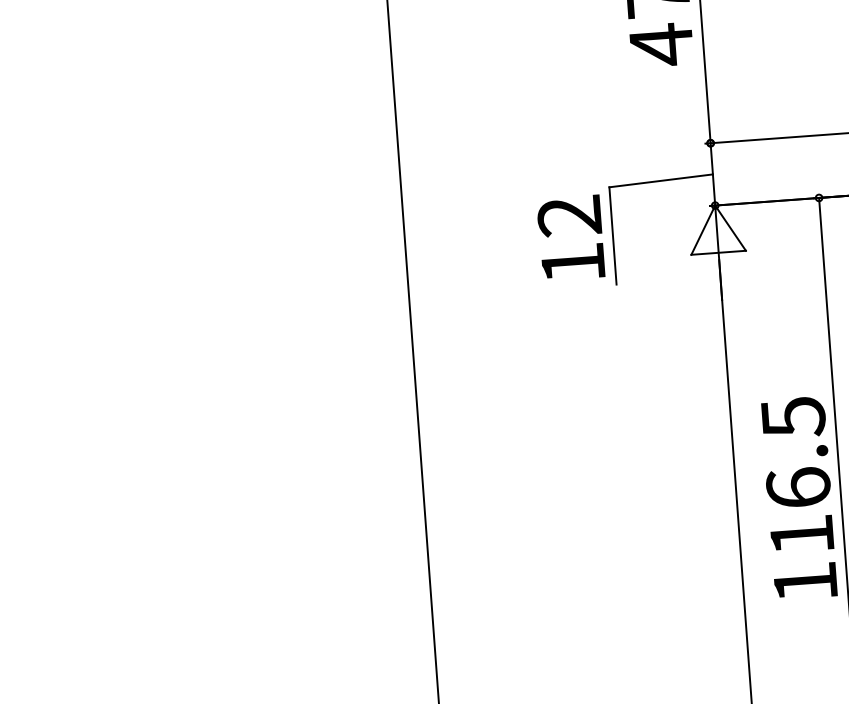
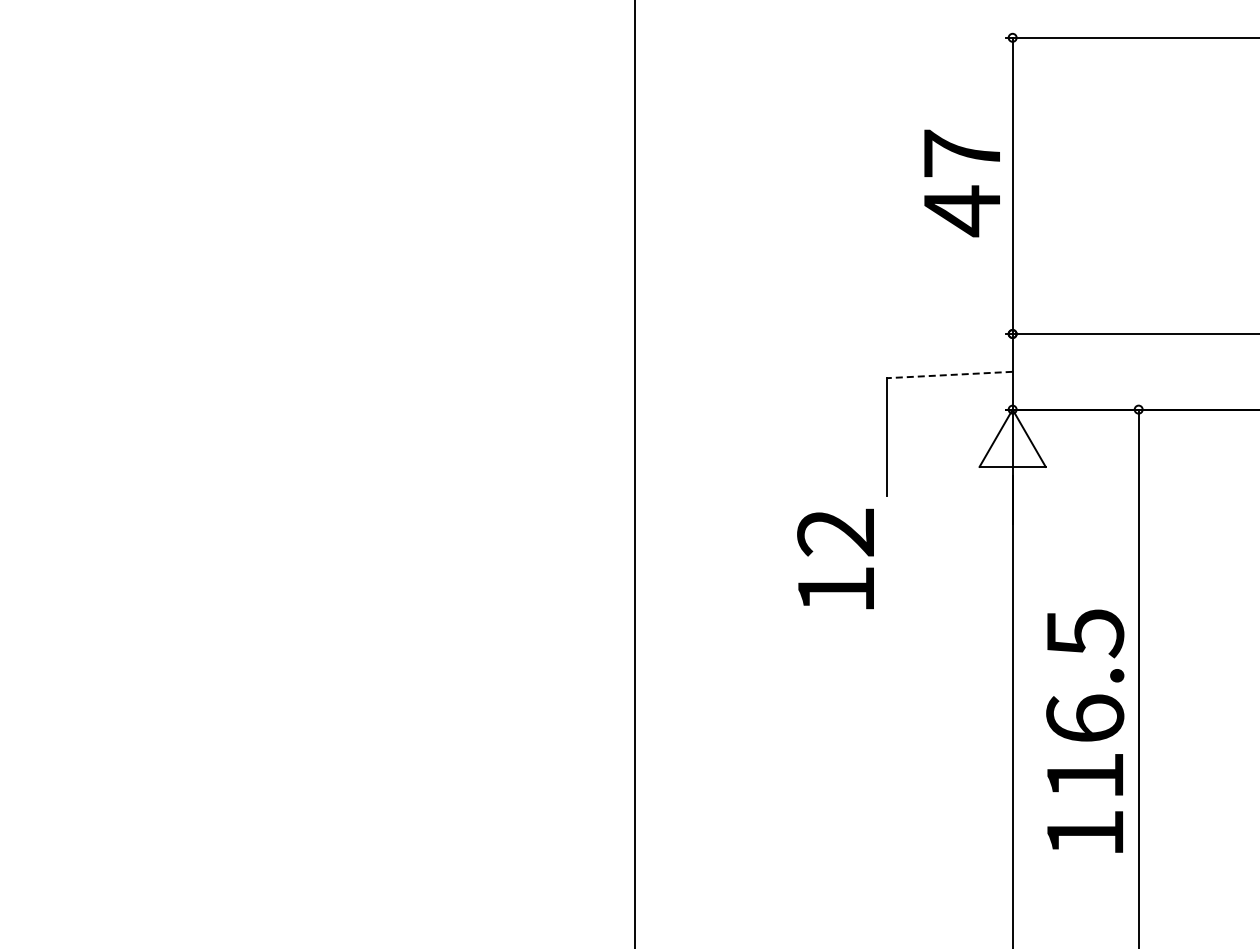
line: (661, 181) -> (949, 375), solid -> dashed
text: (570, 237) -> (835, 558), moved
text: (799, 497) -> (1085, 730), moved

